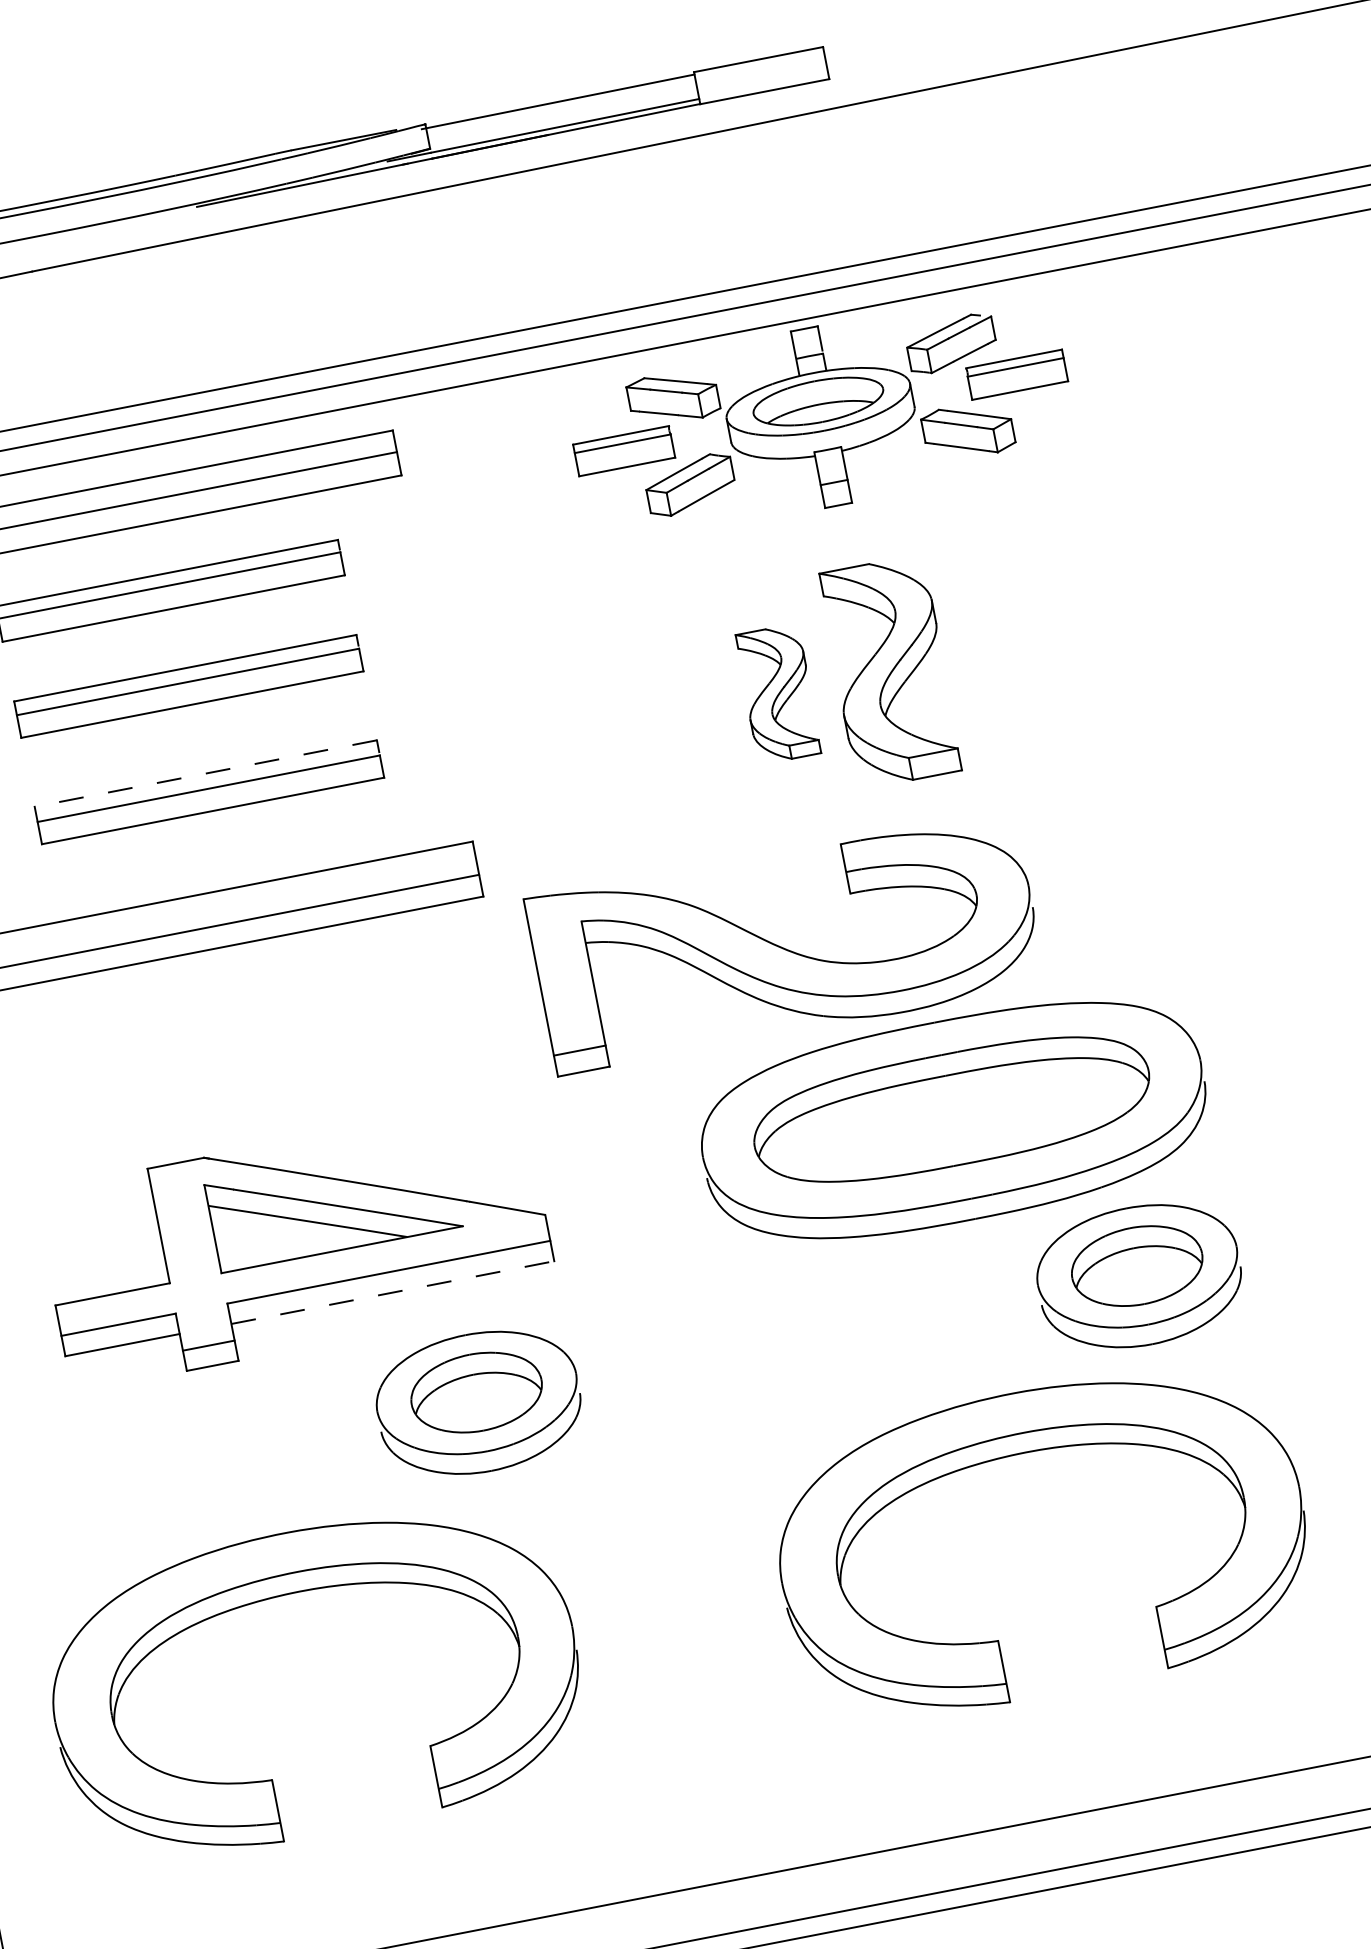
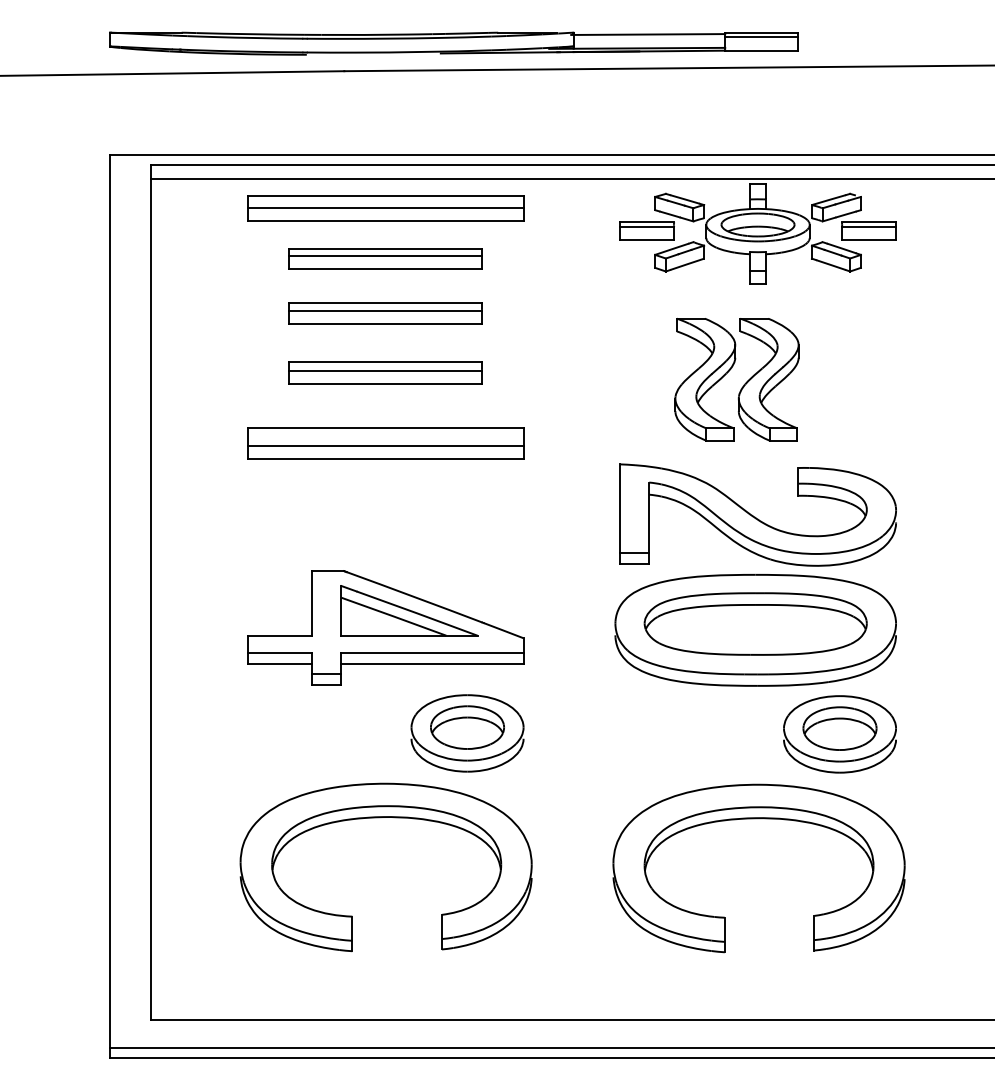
line: (759, 68) -> (761, 37), added
part: (778, 693) -> (705, 379), size x1.67
line: (205, 773) -> (385, 362), dashed -> solid
part: (784, 940) -> (757, 514), moved
line: (394, 1292) -> (433, 664), dashed -> solid
part: (288, 1596) -> (380, 818), moved

